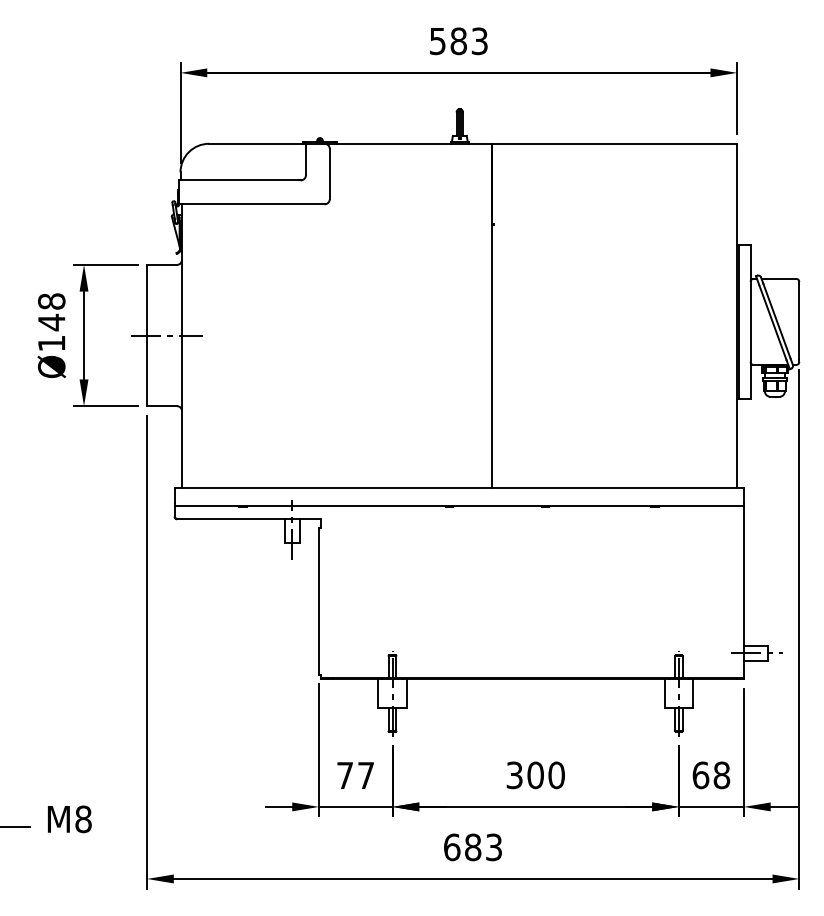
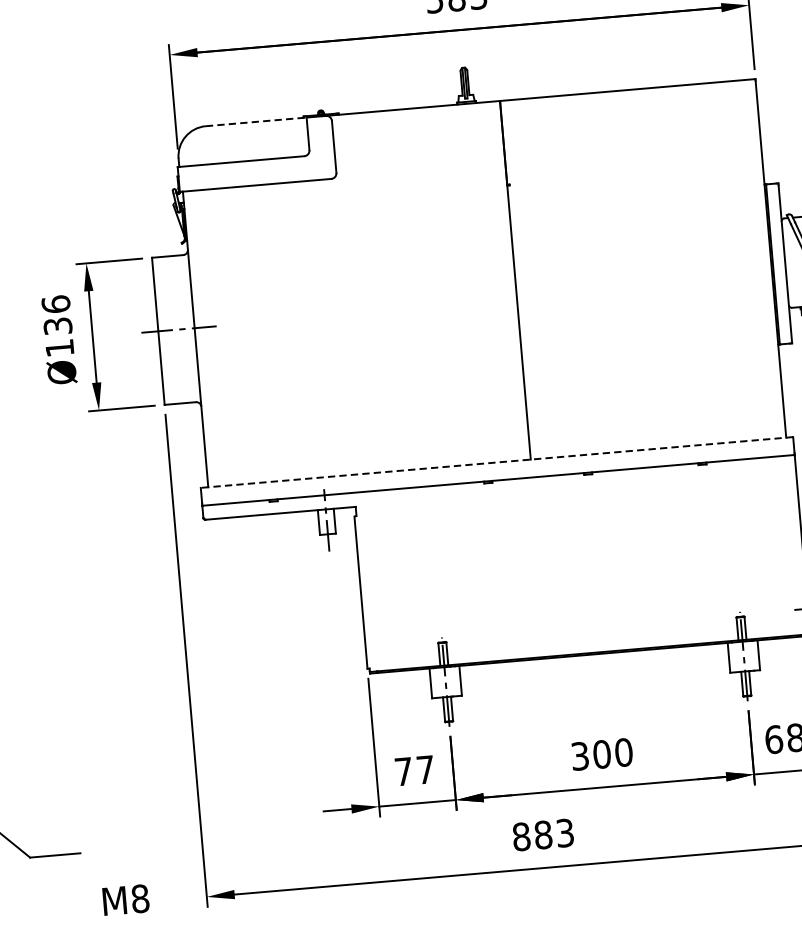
line: (258, 143) -> (257, 121), solid -> dashed
text: (51, 312) -> (56, 315), Ø148 -> Ø136
line: (459, 488) -> (497, 462), solid -> dashed
text: (69, 819) -> (125, 900), moved
text: (452, 847) -> (521, 836), 683 -> 883

